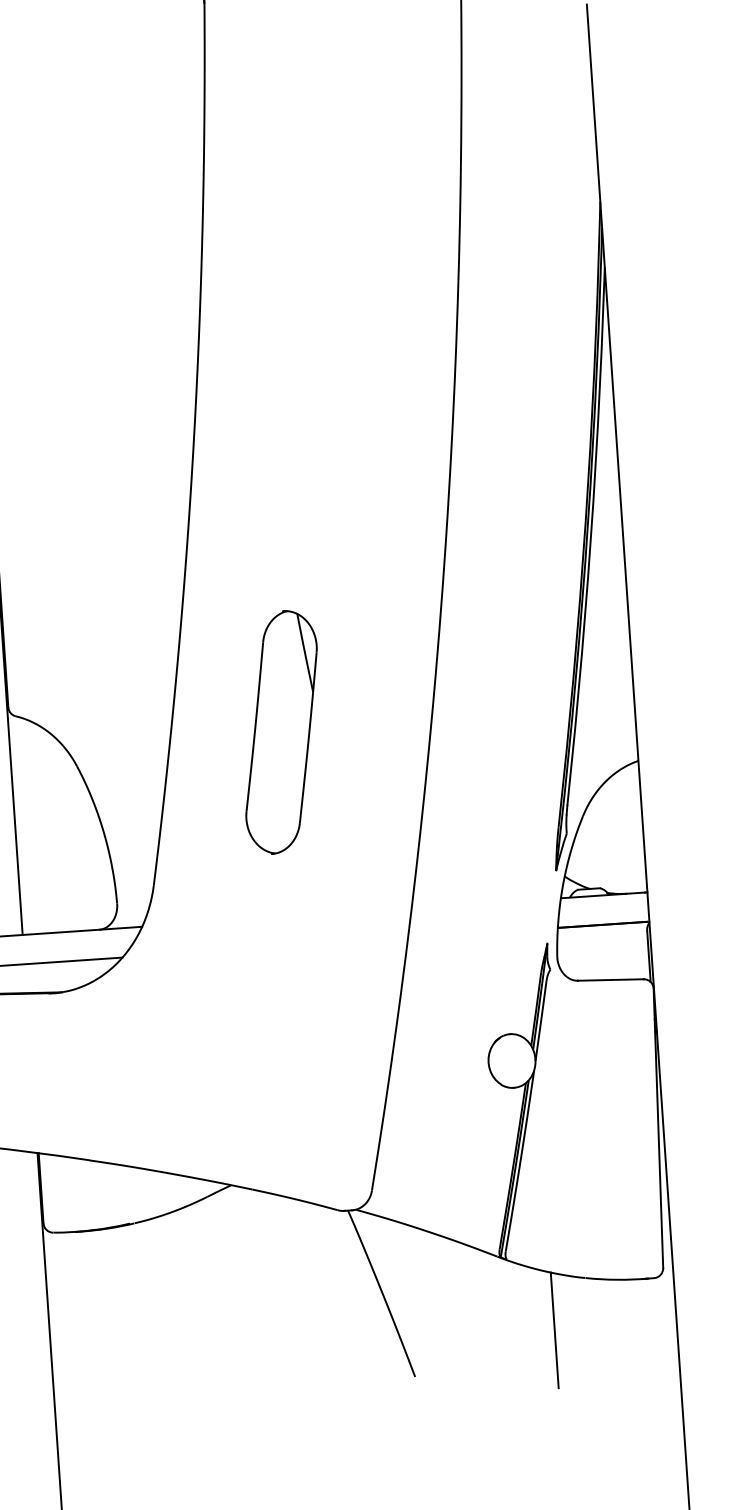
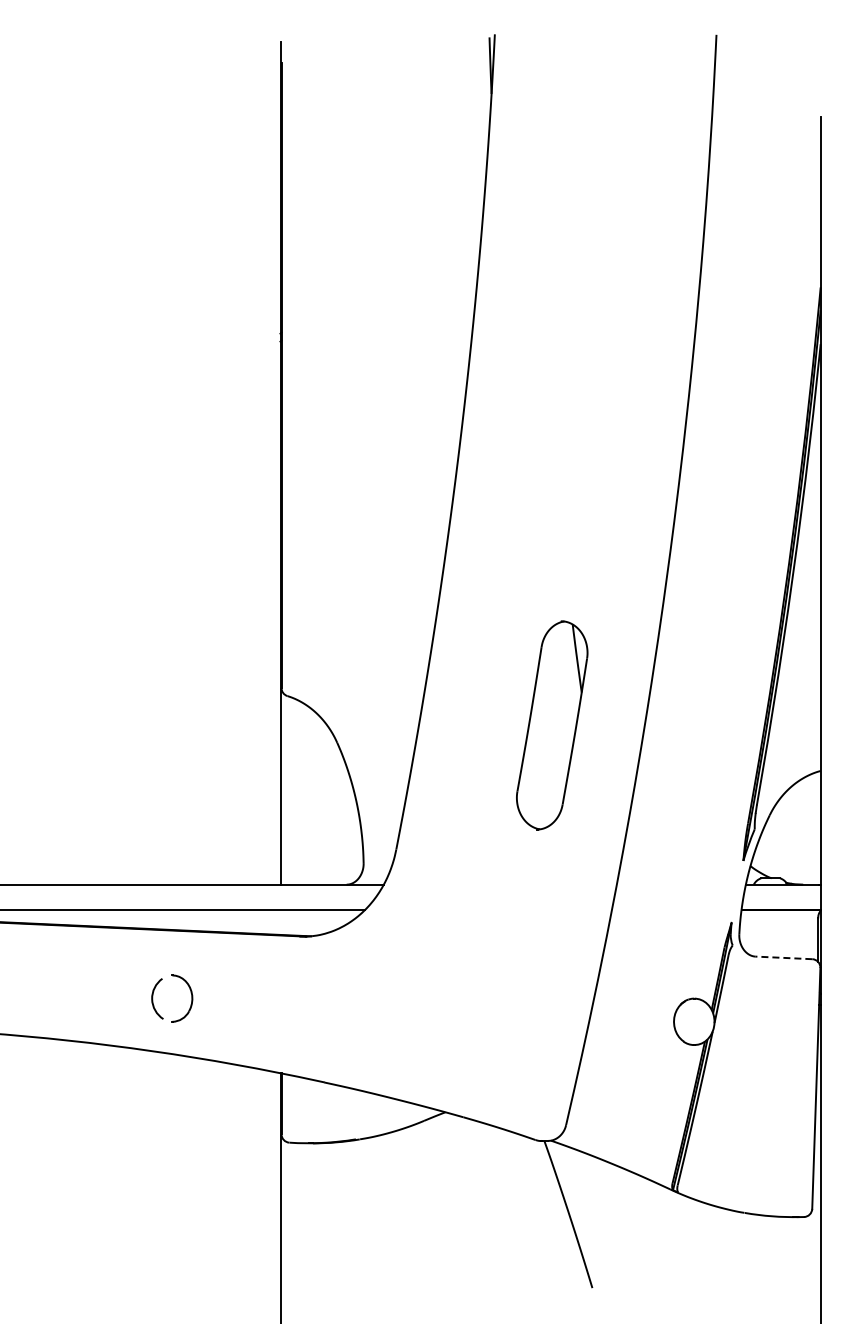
part: (281, 732) -> (552, 725), moved
line: (610, 979) -> (783, 957), solid -> dashed
line: (555, 1330) -> (715, 1256), removed

